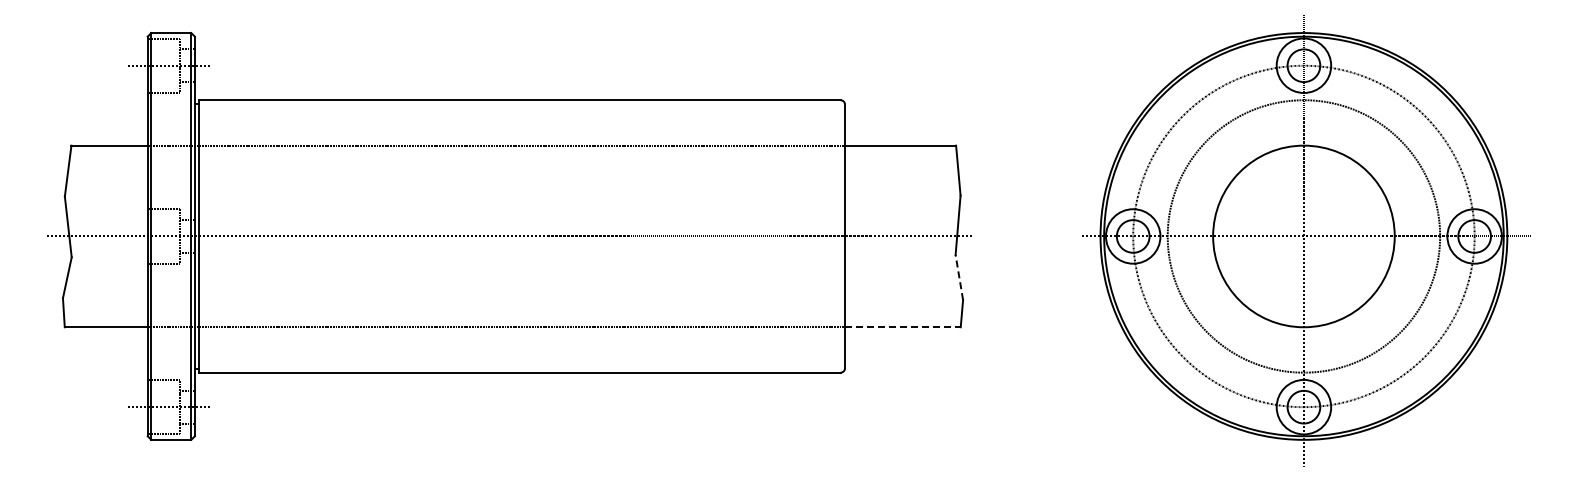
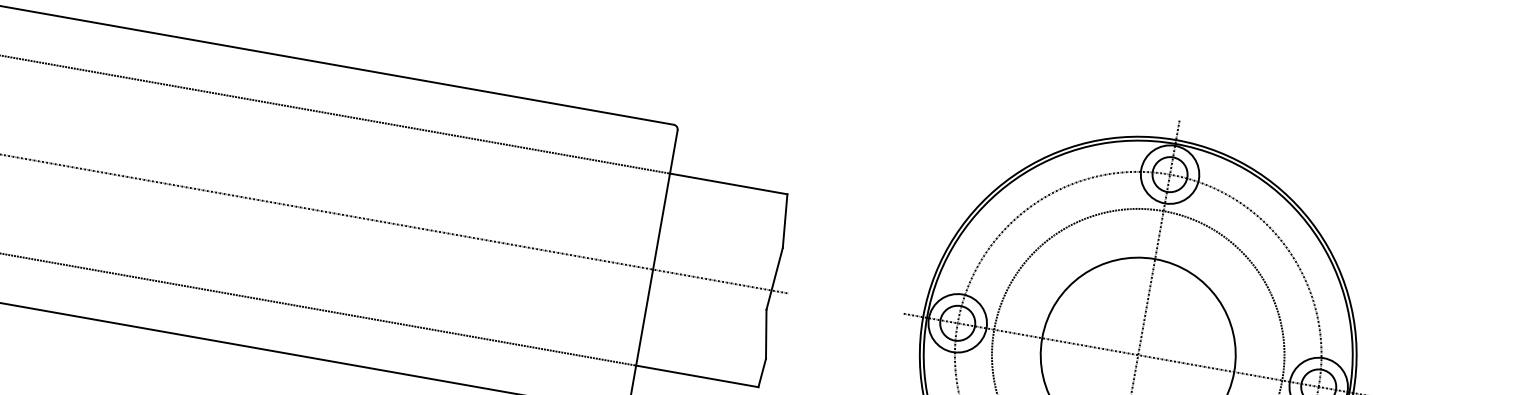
line: (959, 277) -> (766, 334), dashed -> solid
line: (902, 327) -> (696, 376), dashed -> solid

